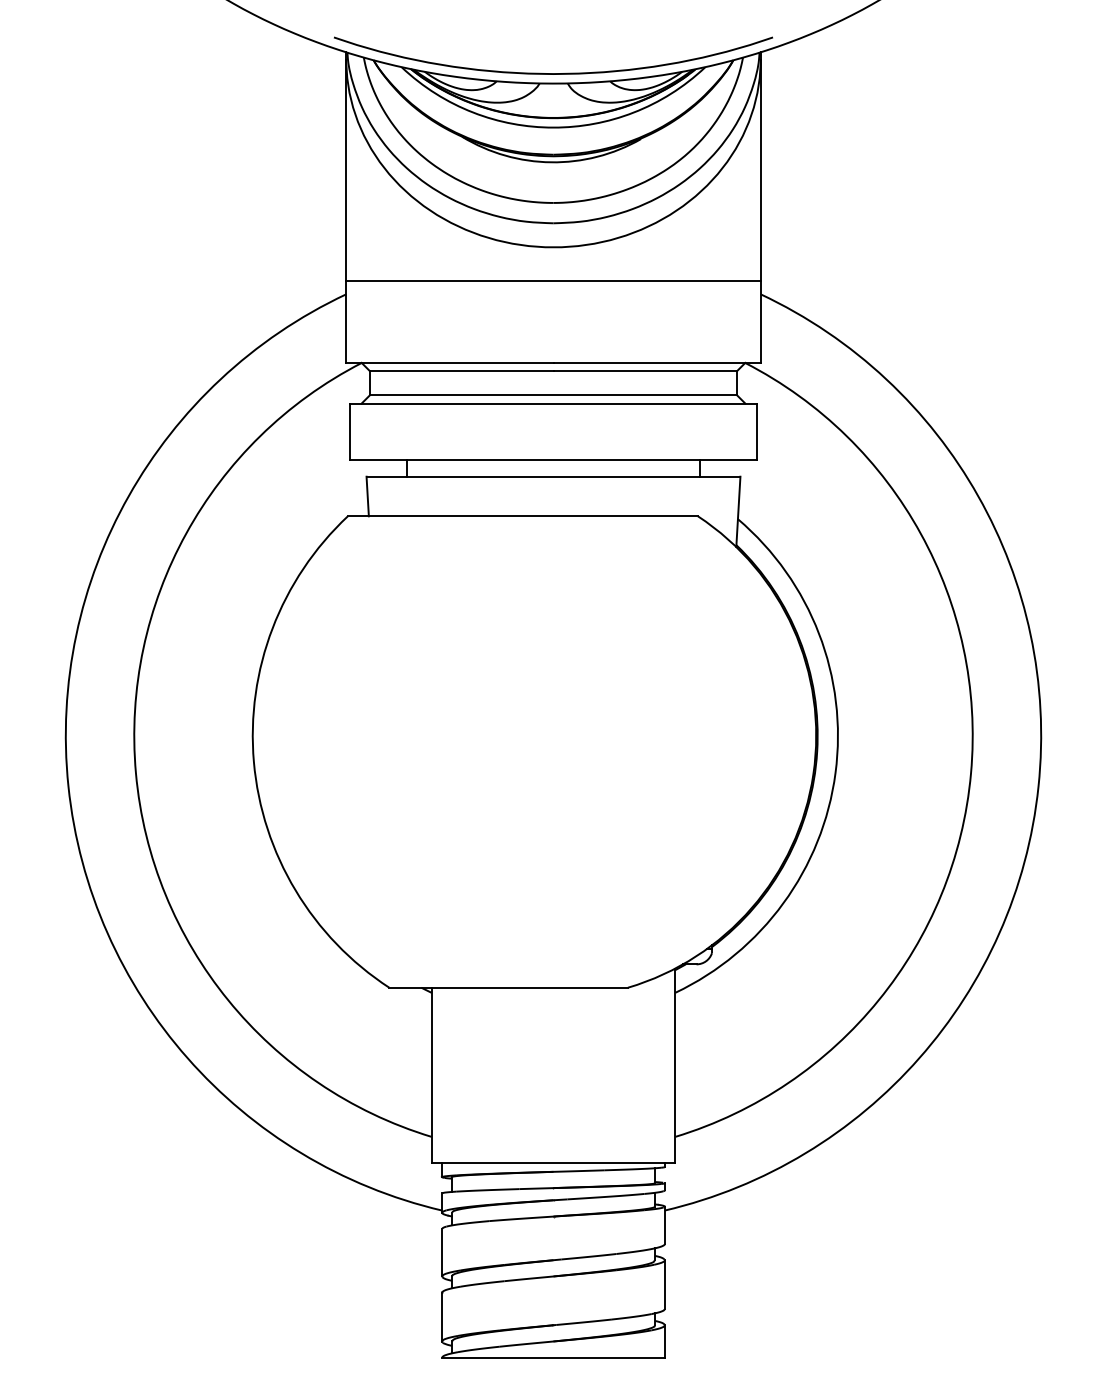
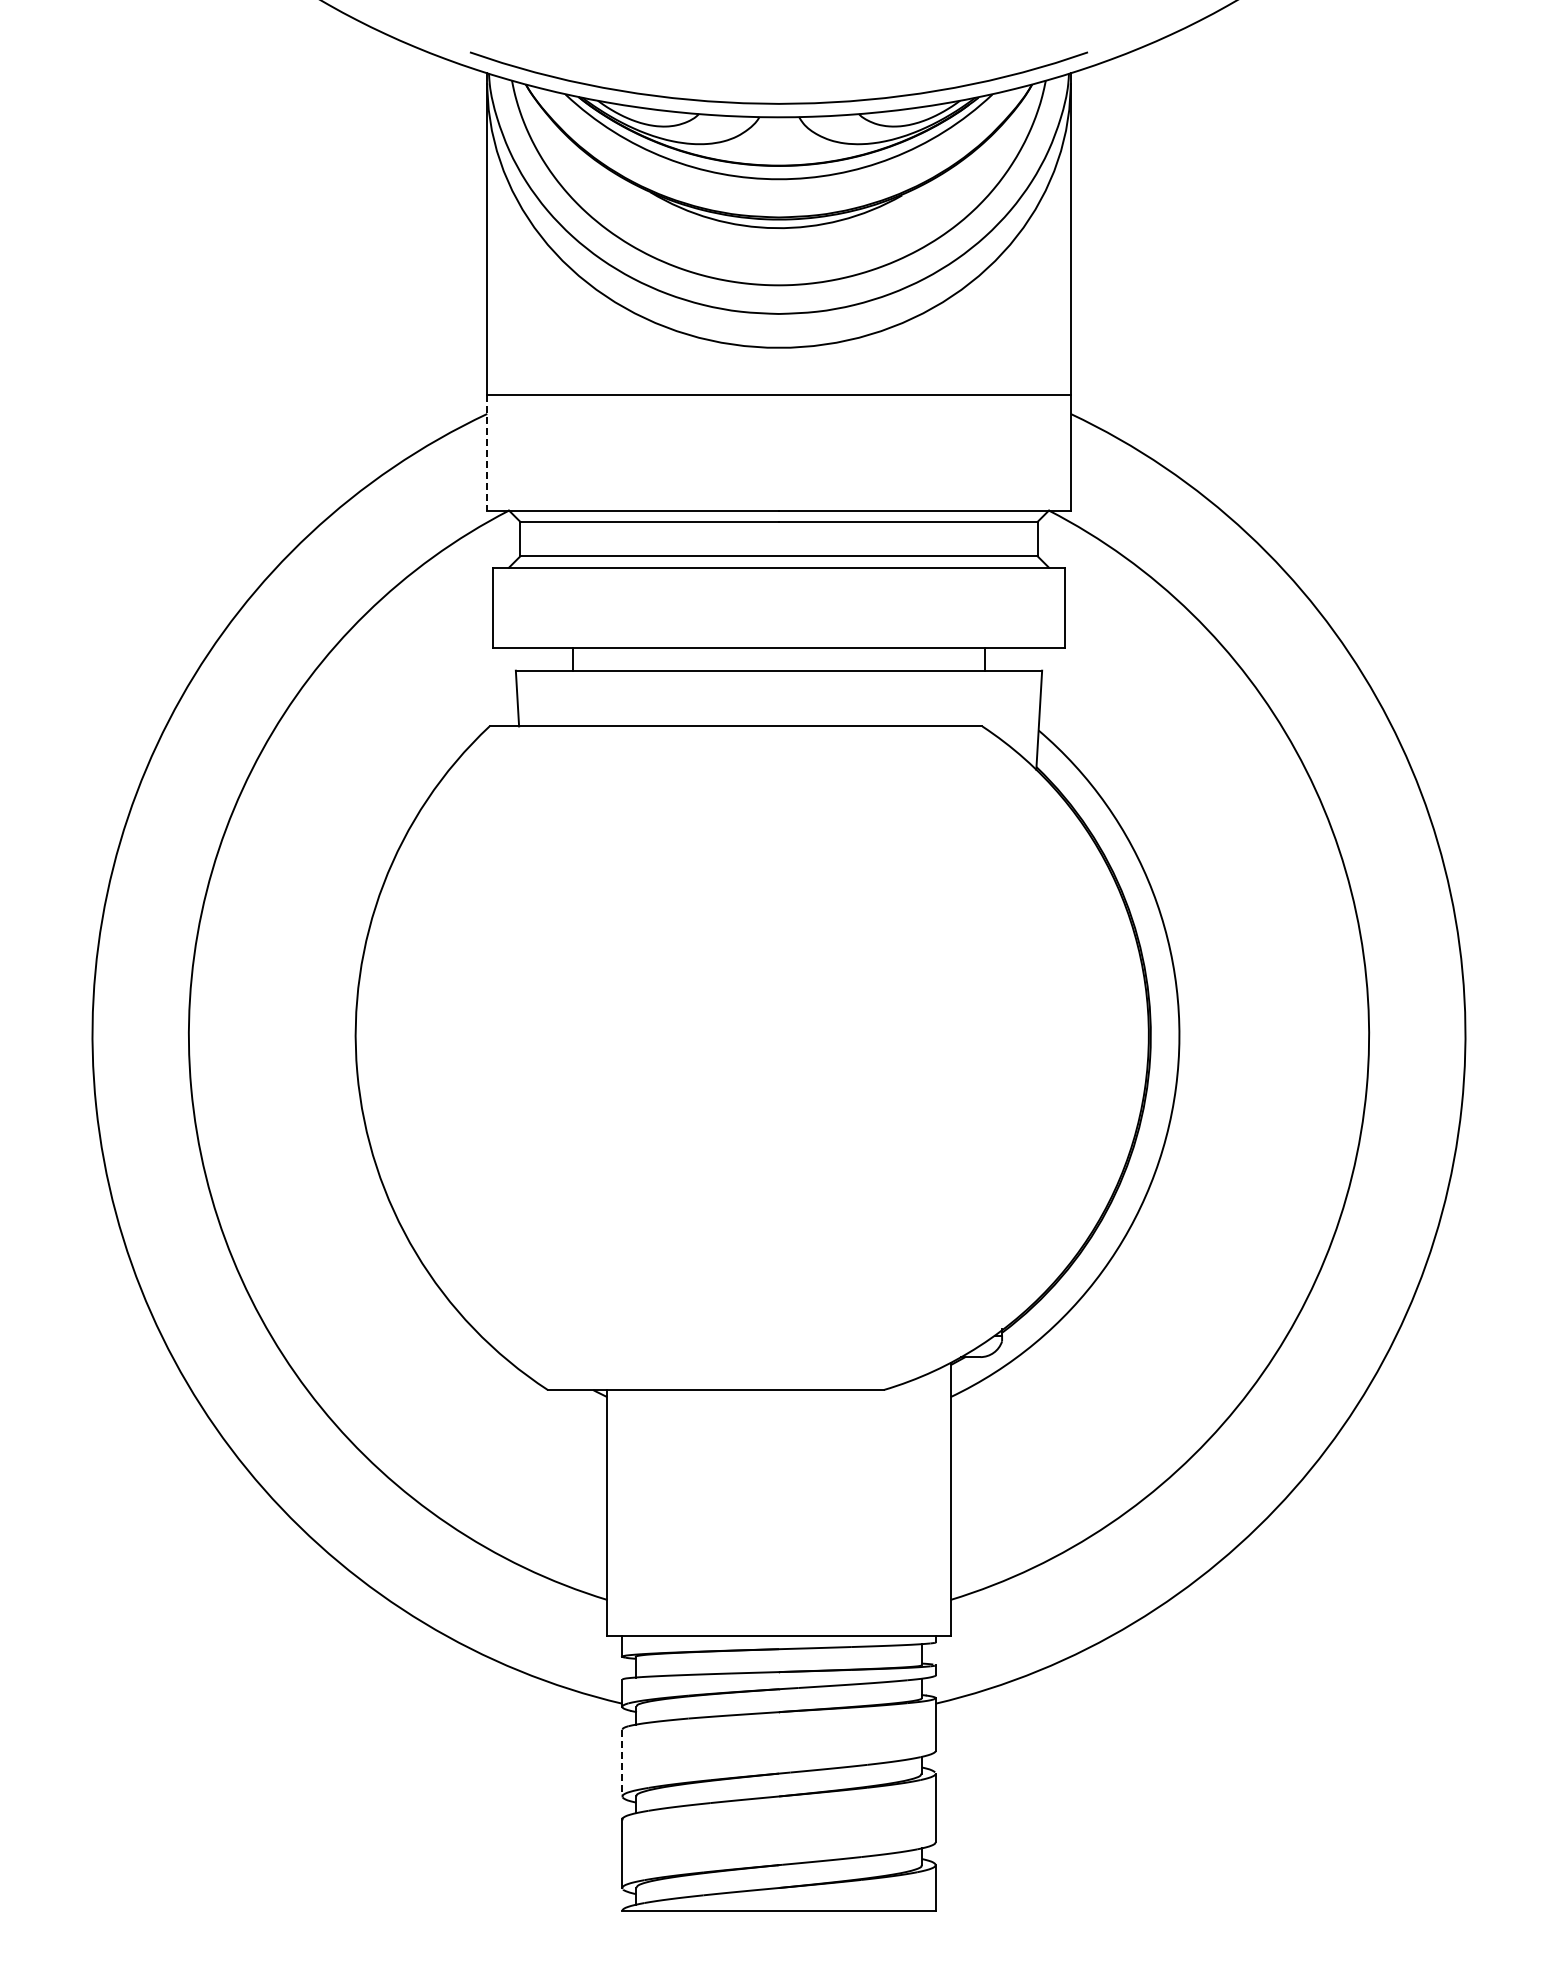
line: (346, 321) -> (487, 452), solid -> dashed
line: (442, 1253) -> (622, 1763), solid -> dashed

